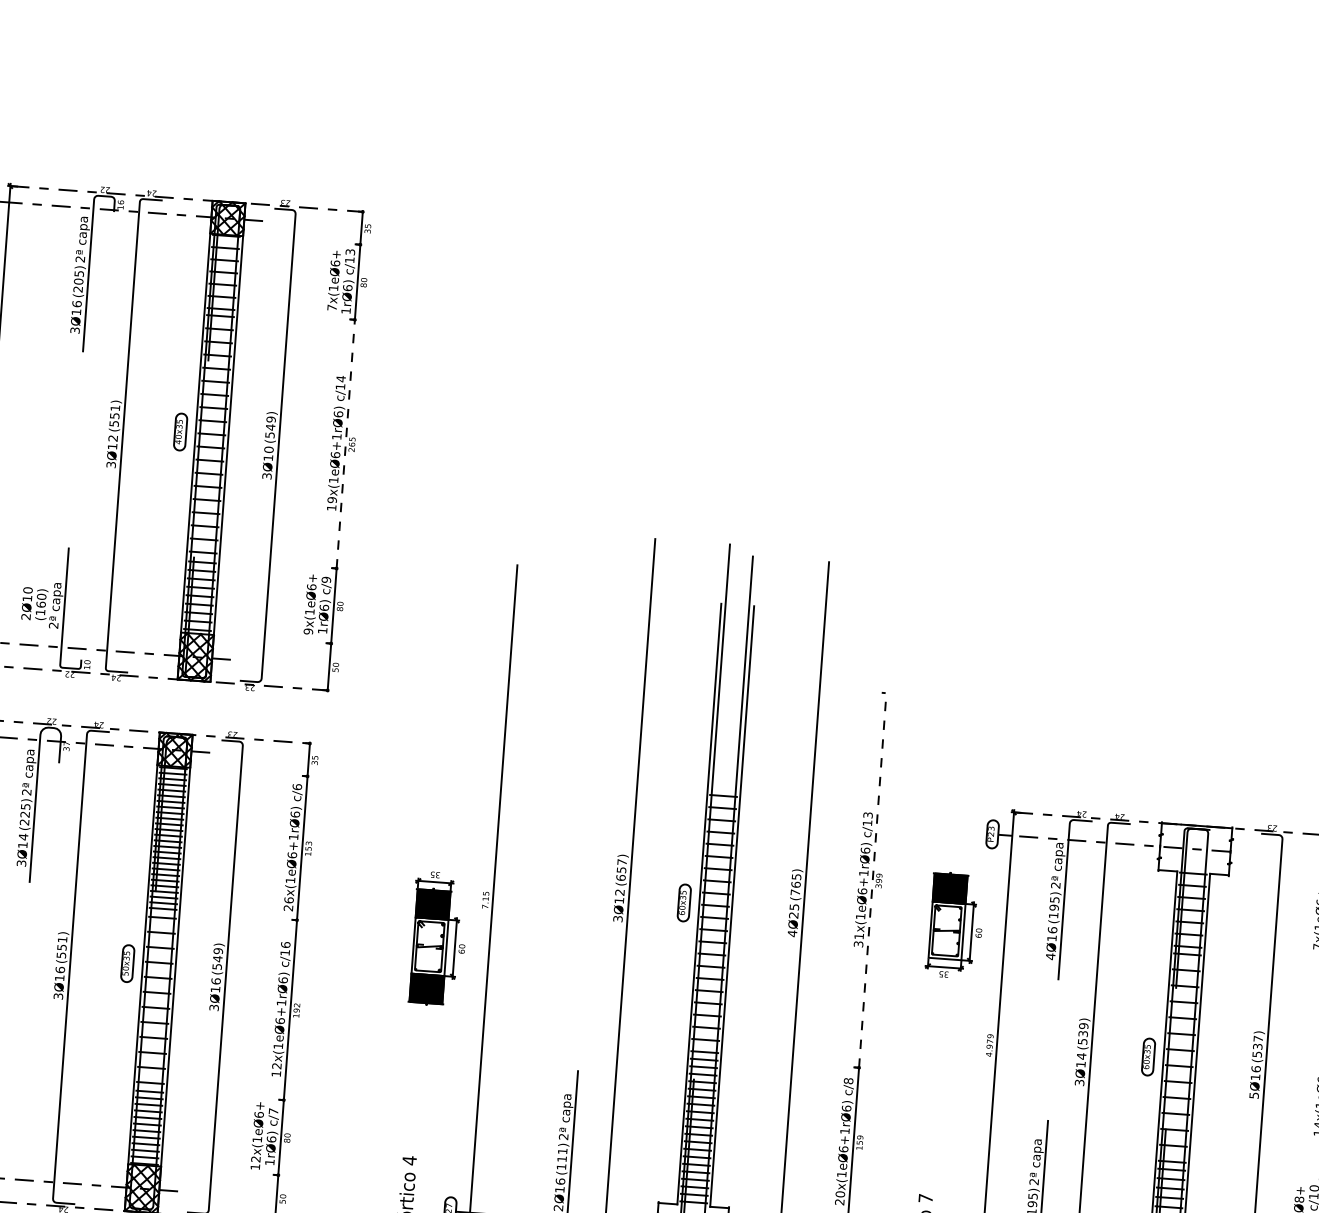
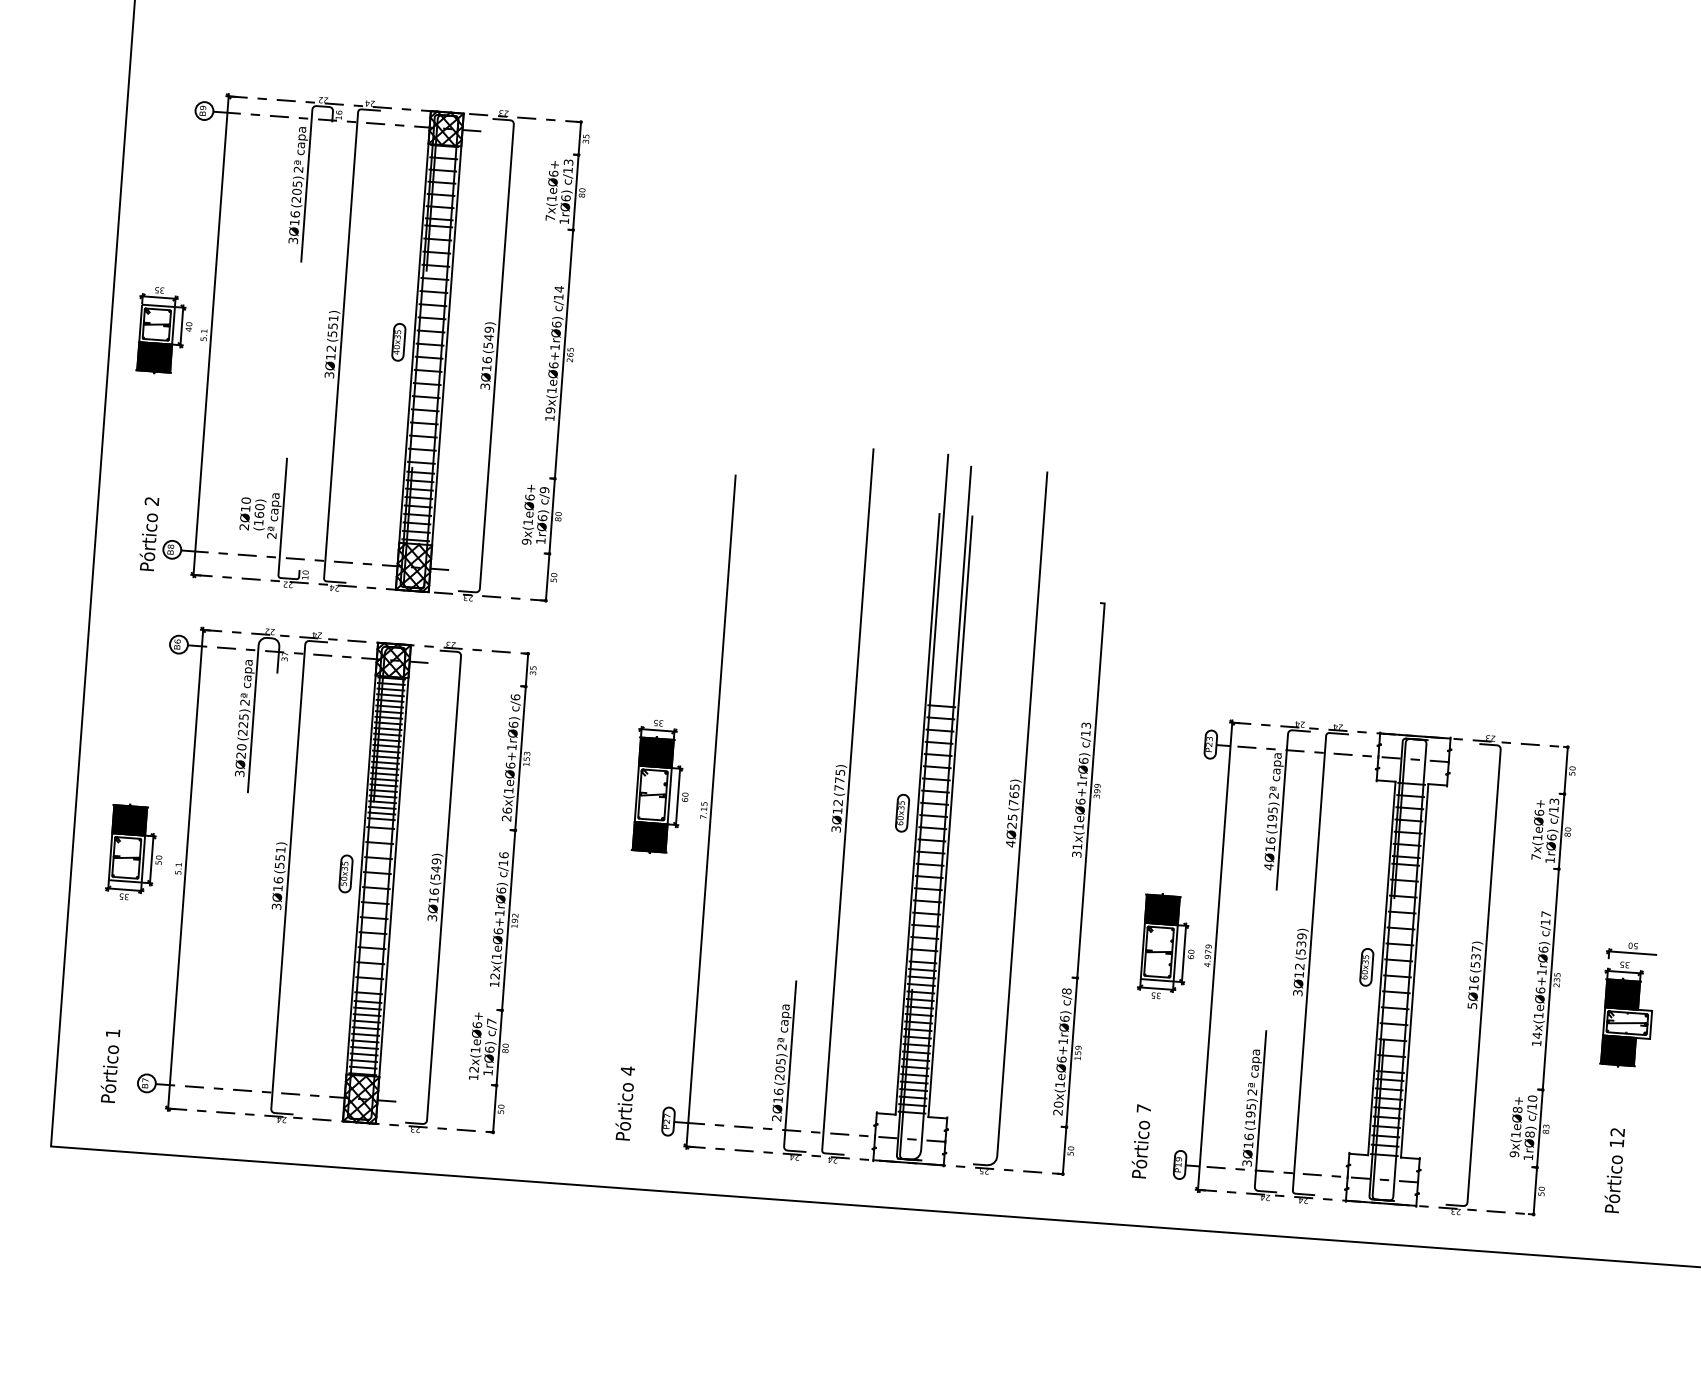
line: (346, 441) -> (564, 351), dashed -> solid
text: (268, 449) -> (486, 359), 3Ø10 -> 3Ø16
text: (23, 841) -> (241, 751), 3Ø14 -> 3Ø20
text: (621, 870) -> (839, 780), (657) -> (775)
line: (873, 877) -> (1091, 787), dashed -> solid
part: (953, 925) -> (1165, 946), moved
part: (436, 938) -> (659, 786), moved
text: (1081, 1056) -> (1299, 966), 3Ø14 -> 3Ø12
text: (561, 1159) -> (779, 1069), (111) -> (205)

